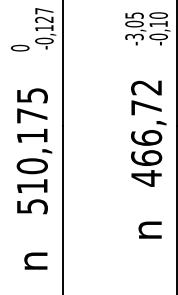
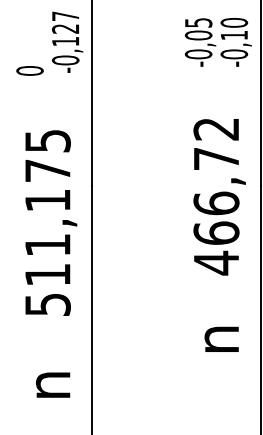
text: (134, 36) -> (198, 53), -3,05 -> -0,05
text: (31, 166) -> (46, 245), 510,175 -> 511,175

